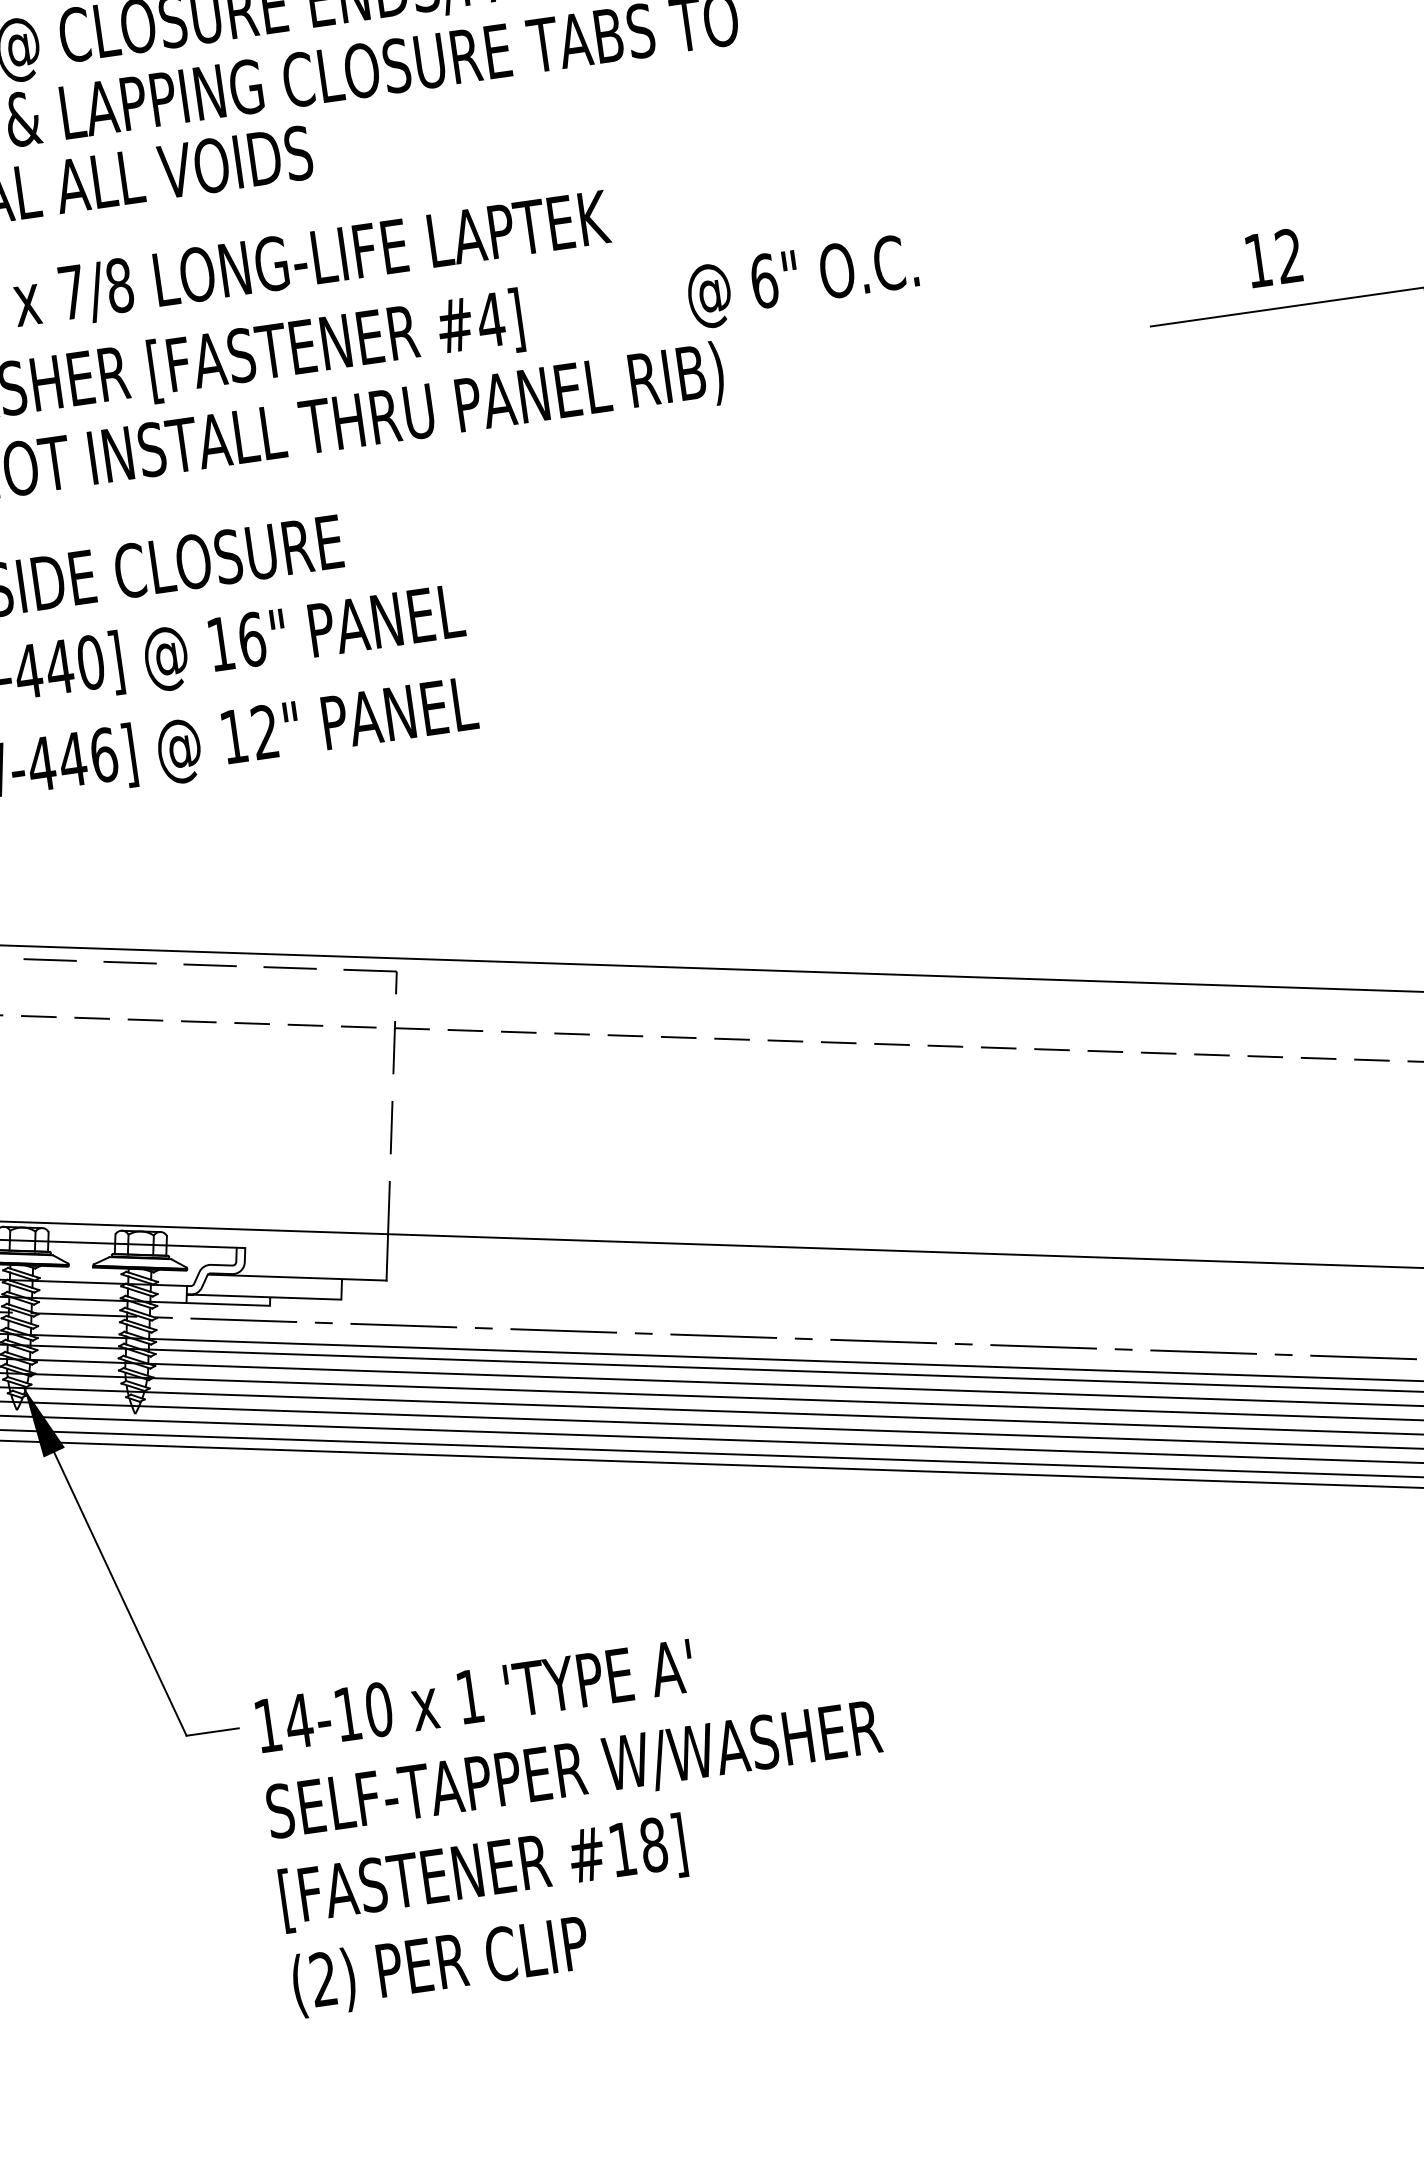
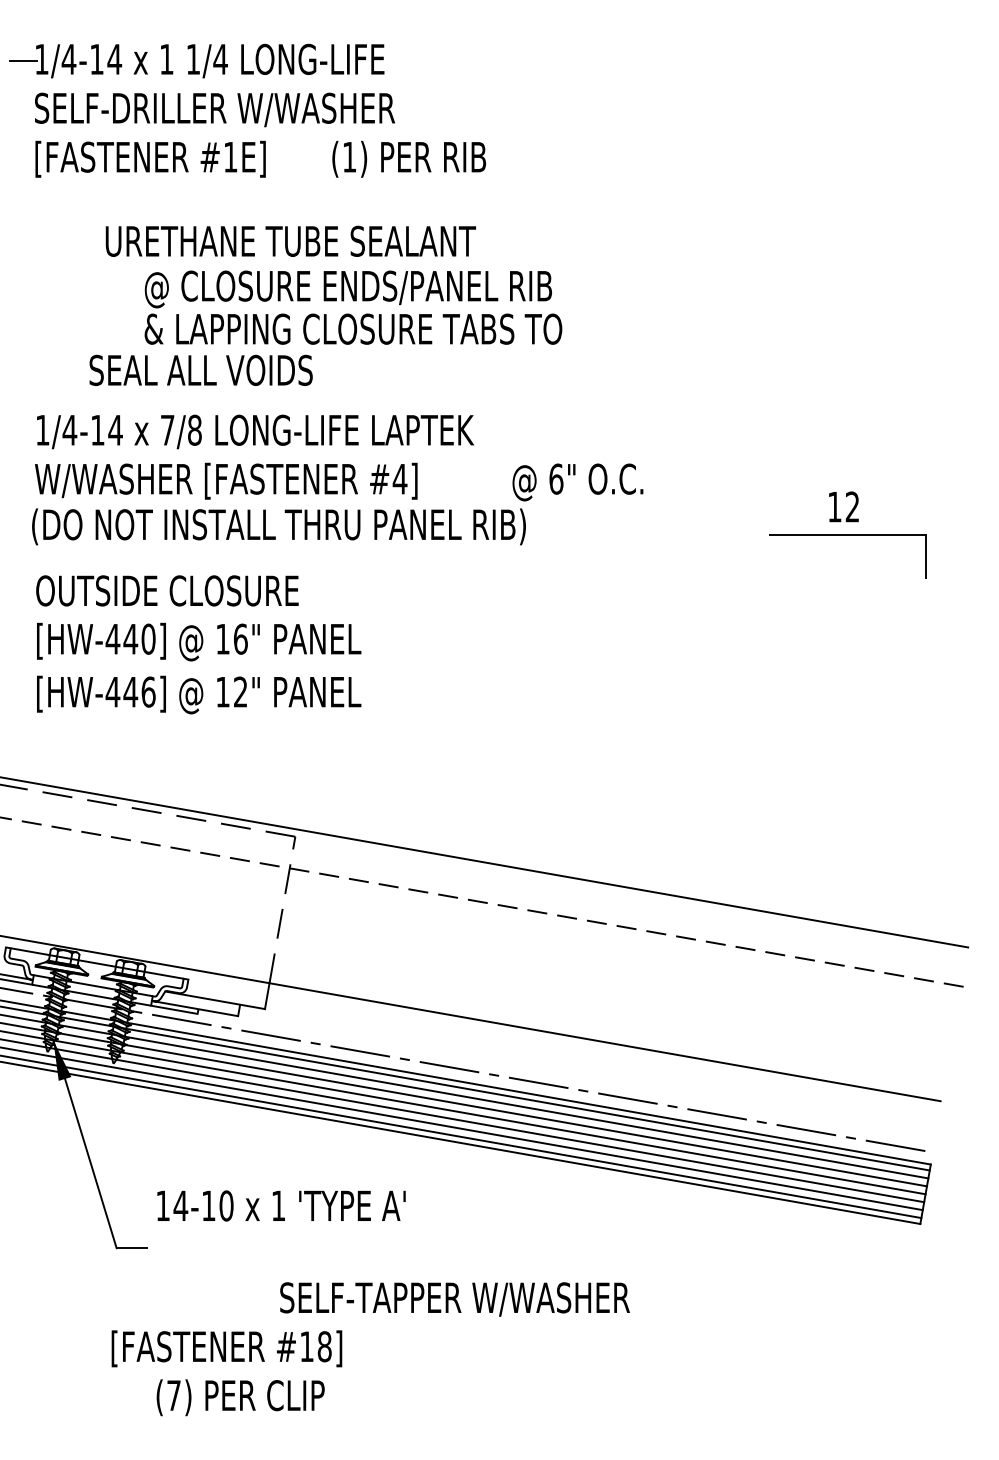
text: (475, 1695) -> (281, 1205), moved
text: (573, 1772) -> (454, 1299), moved
text: (482, 1872) -> (226, 1348), moved
text: (322, 1979) -> (173, 1395), (2) -> (7)

